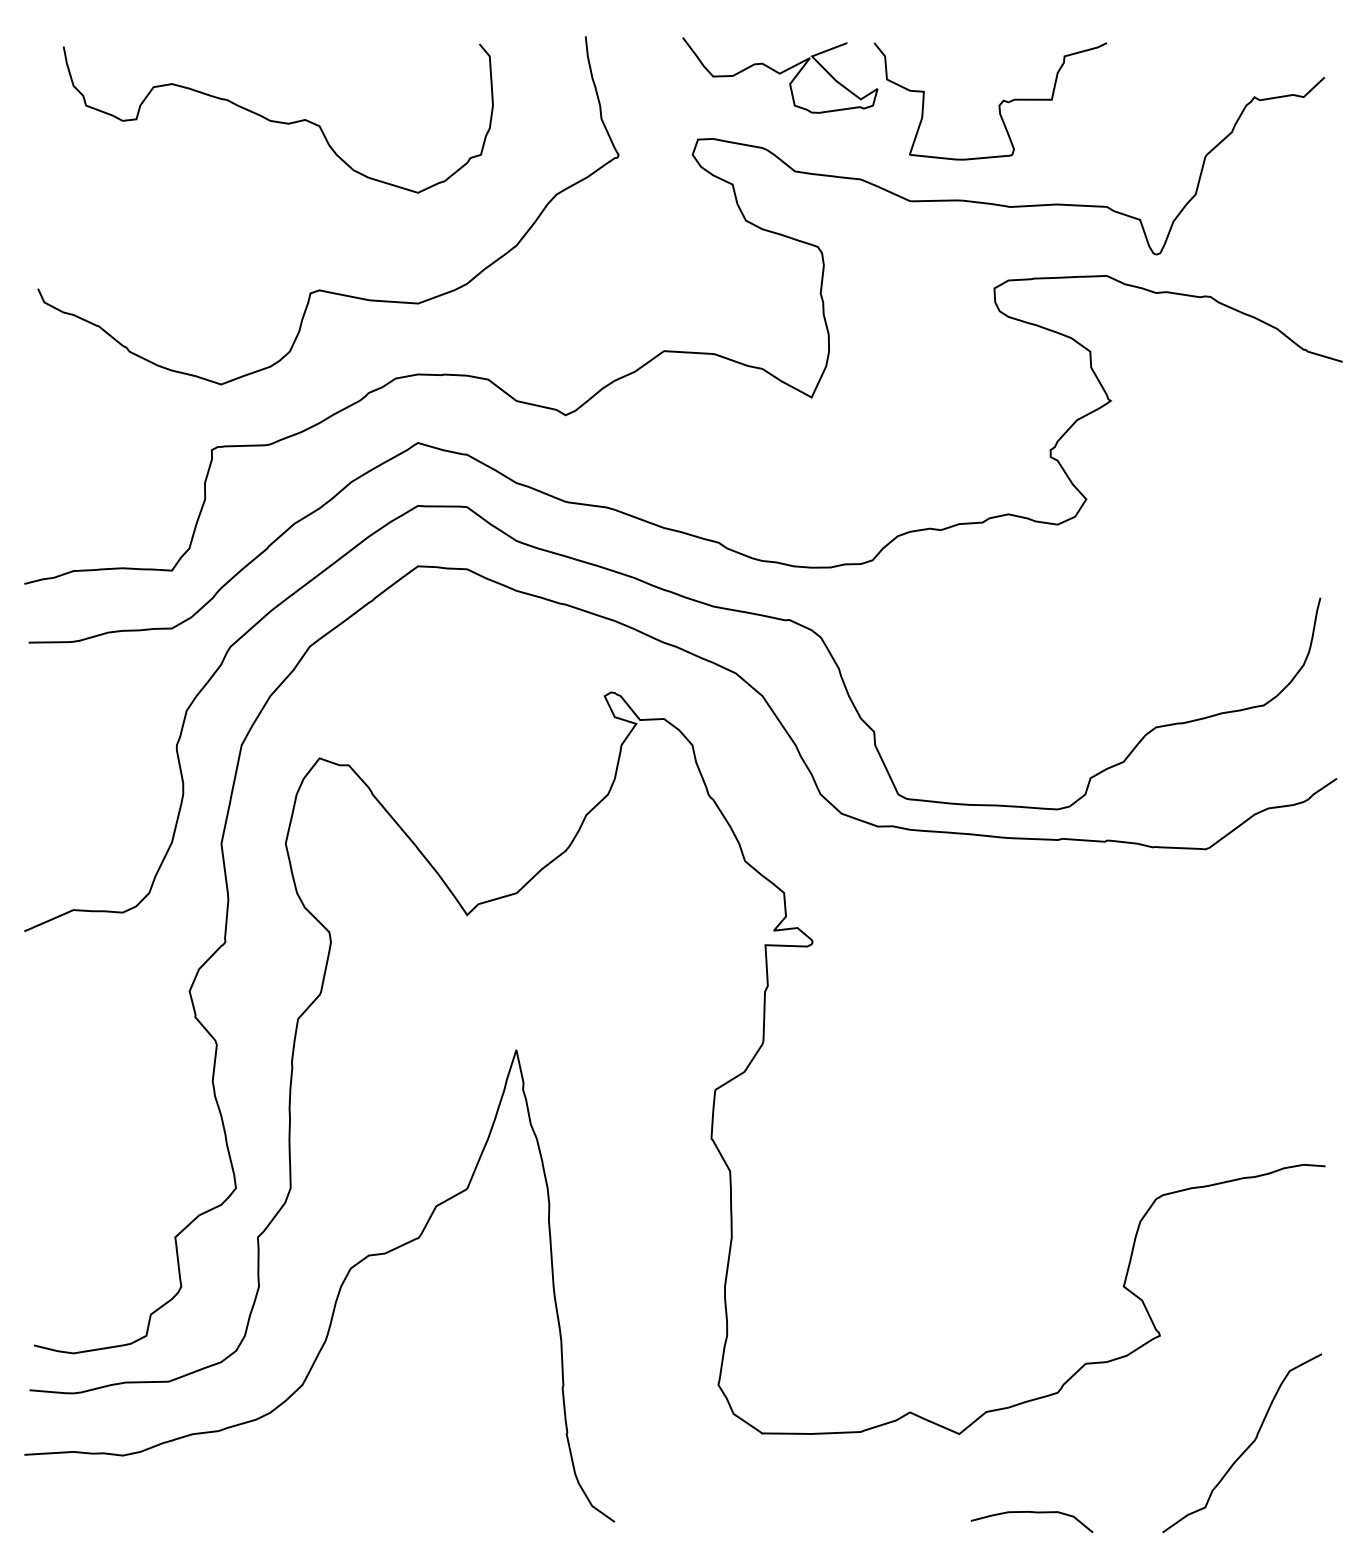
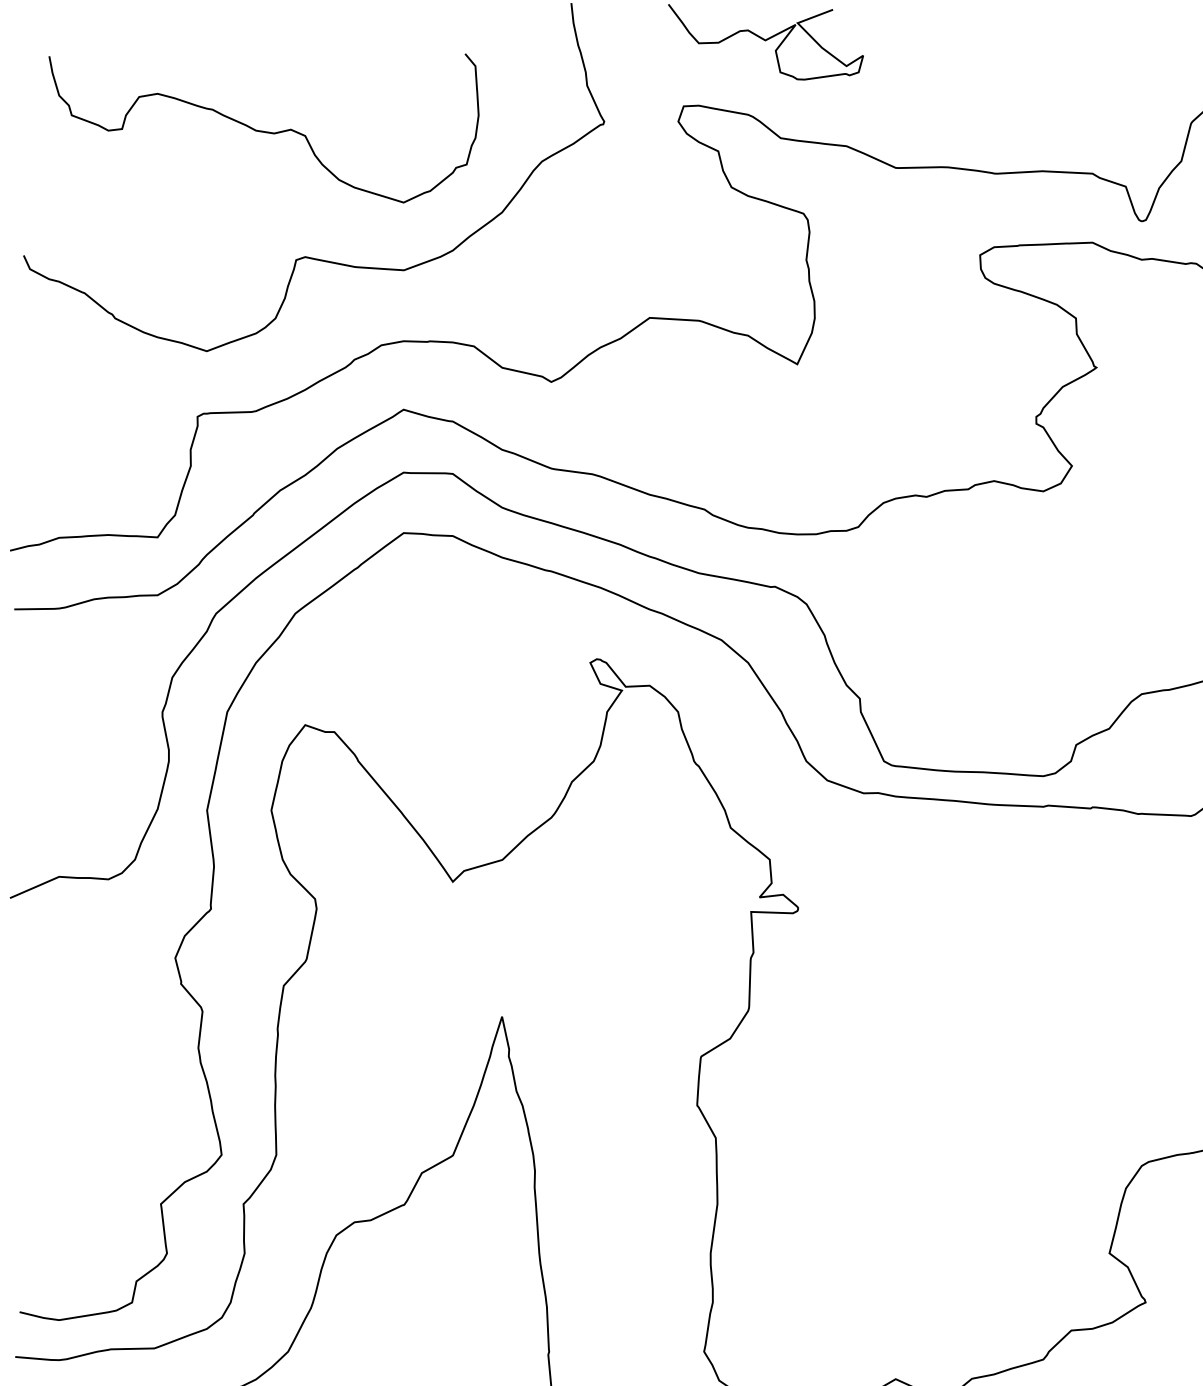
curve: (998, 105) -> (984, 72), removed
curve: (278, 121) -> (264, 131), moved

